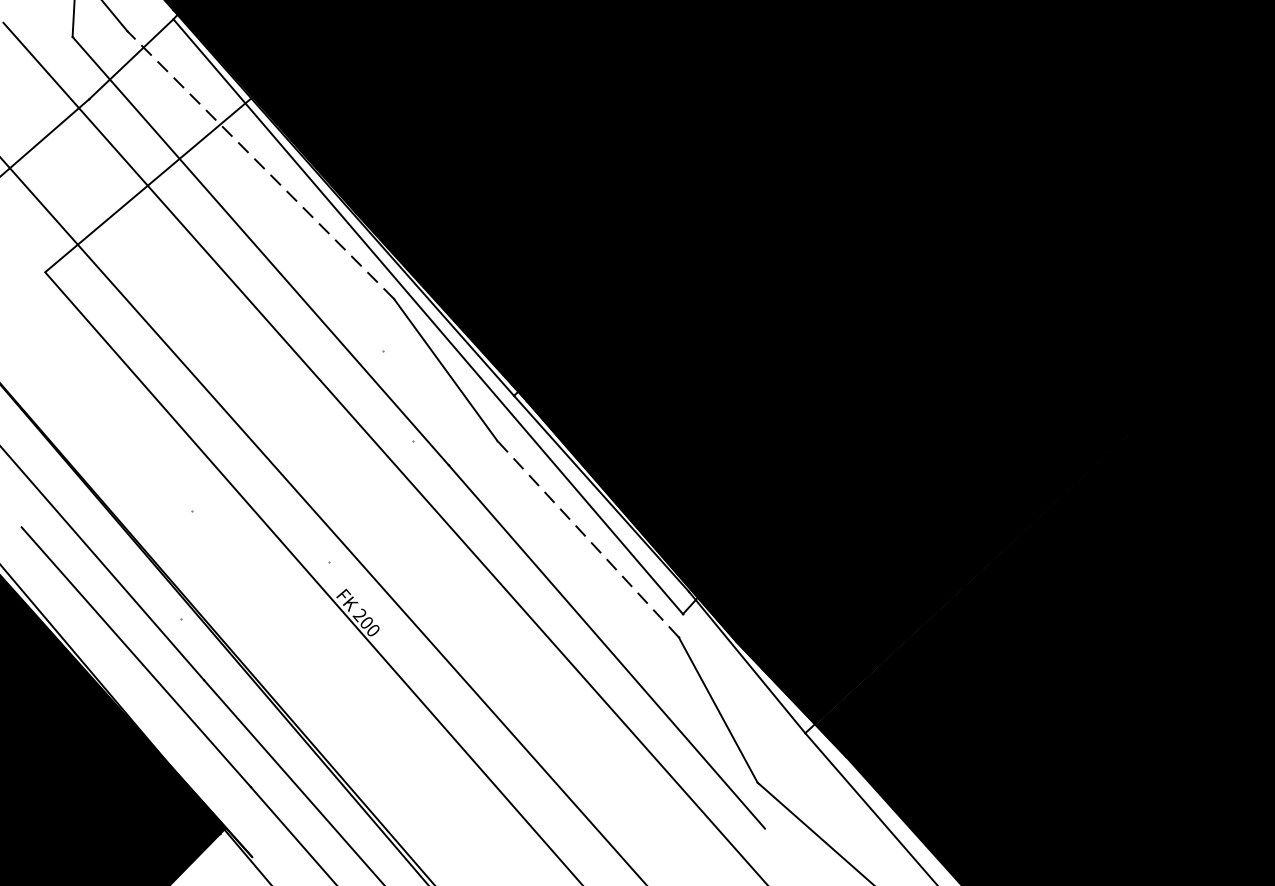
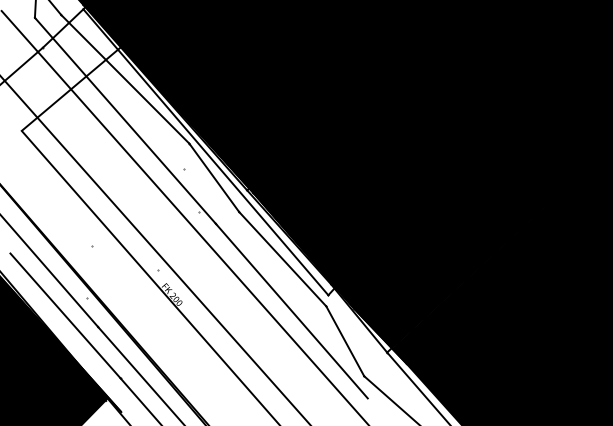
line: (260, 165) -> (125, 79), dashed -> solid
line: (587, 537) -> (282, 258), dashed -> solid

